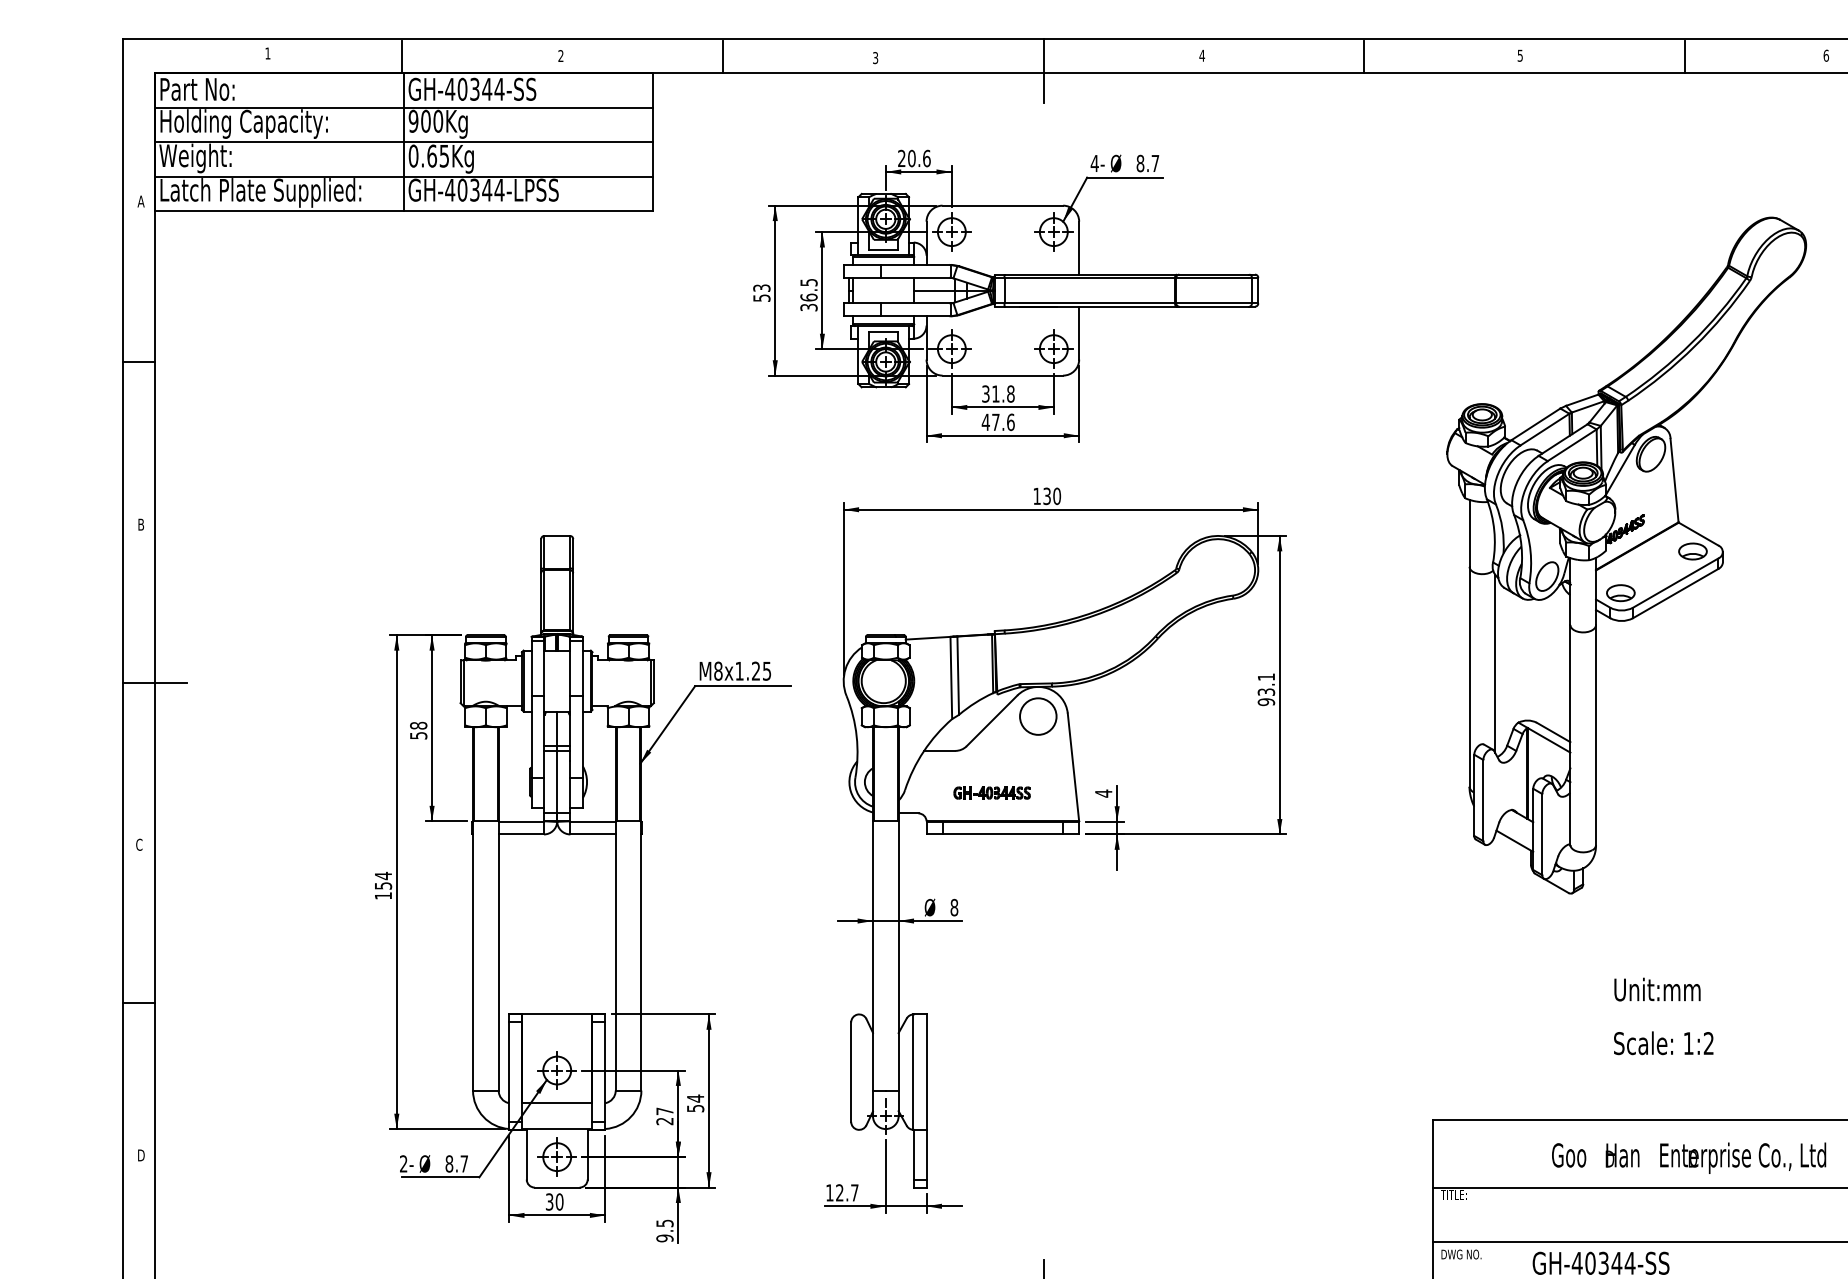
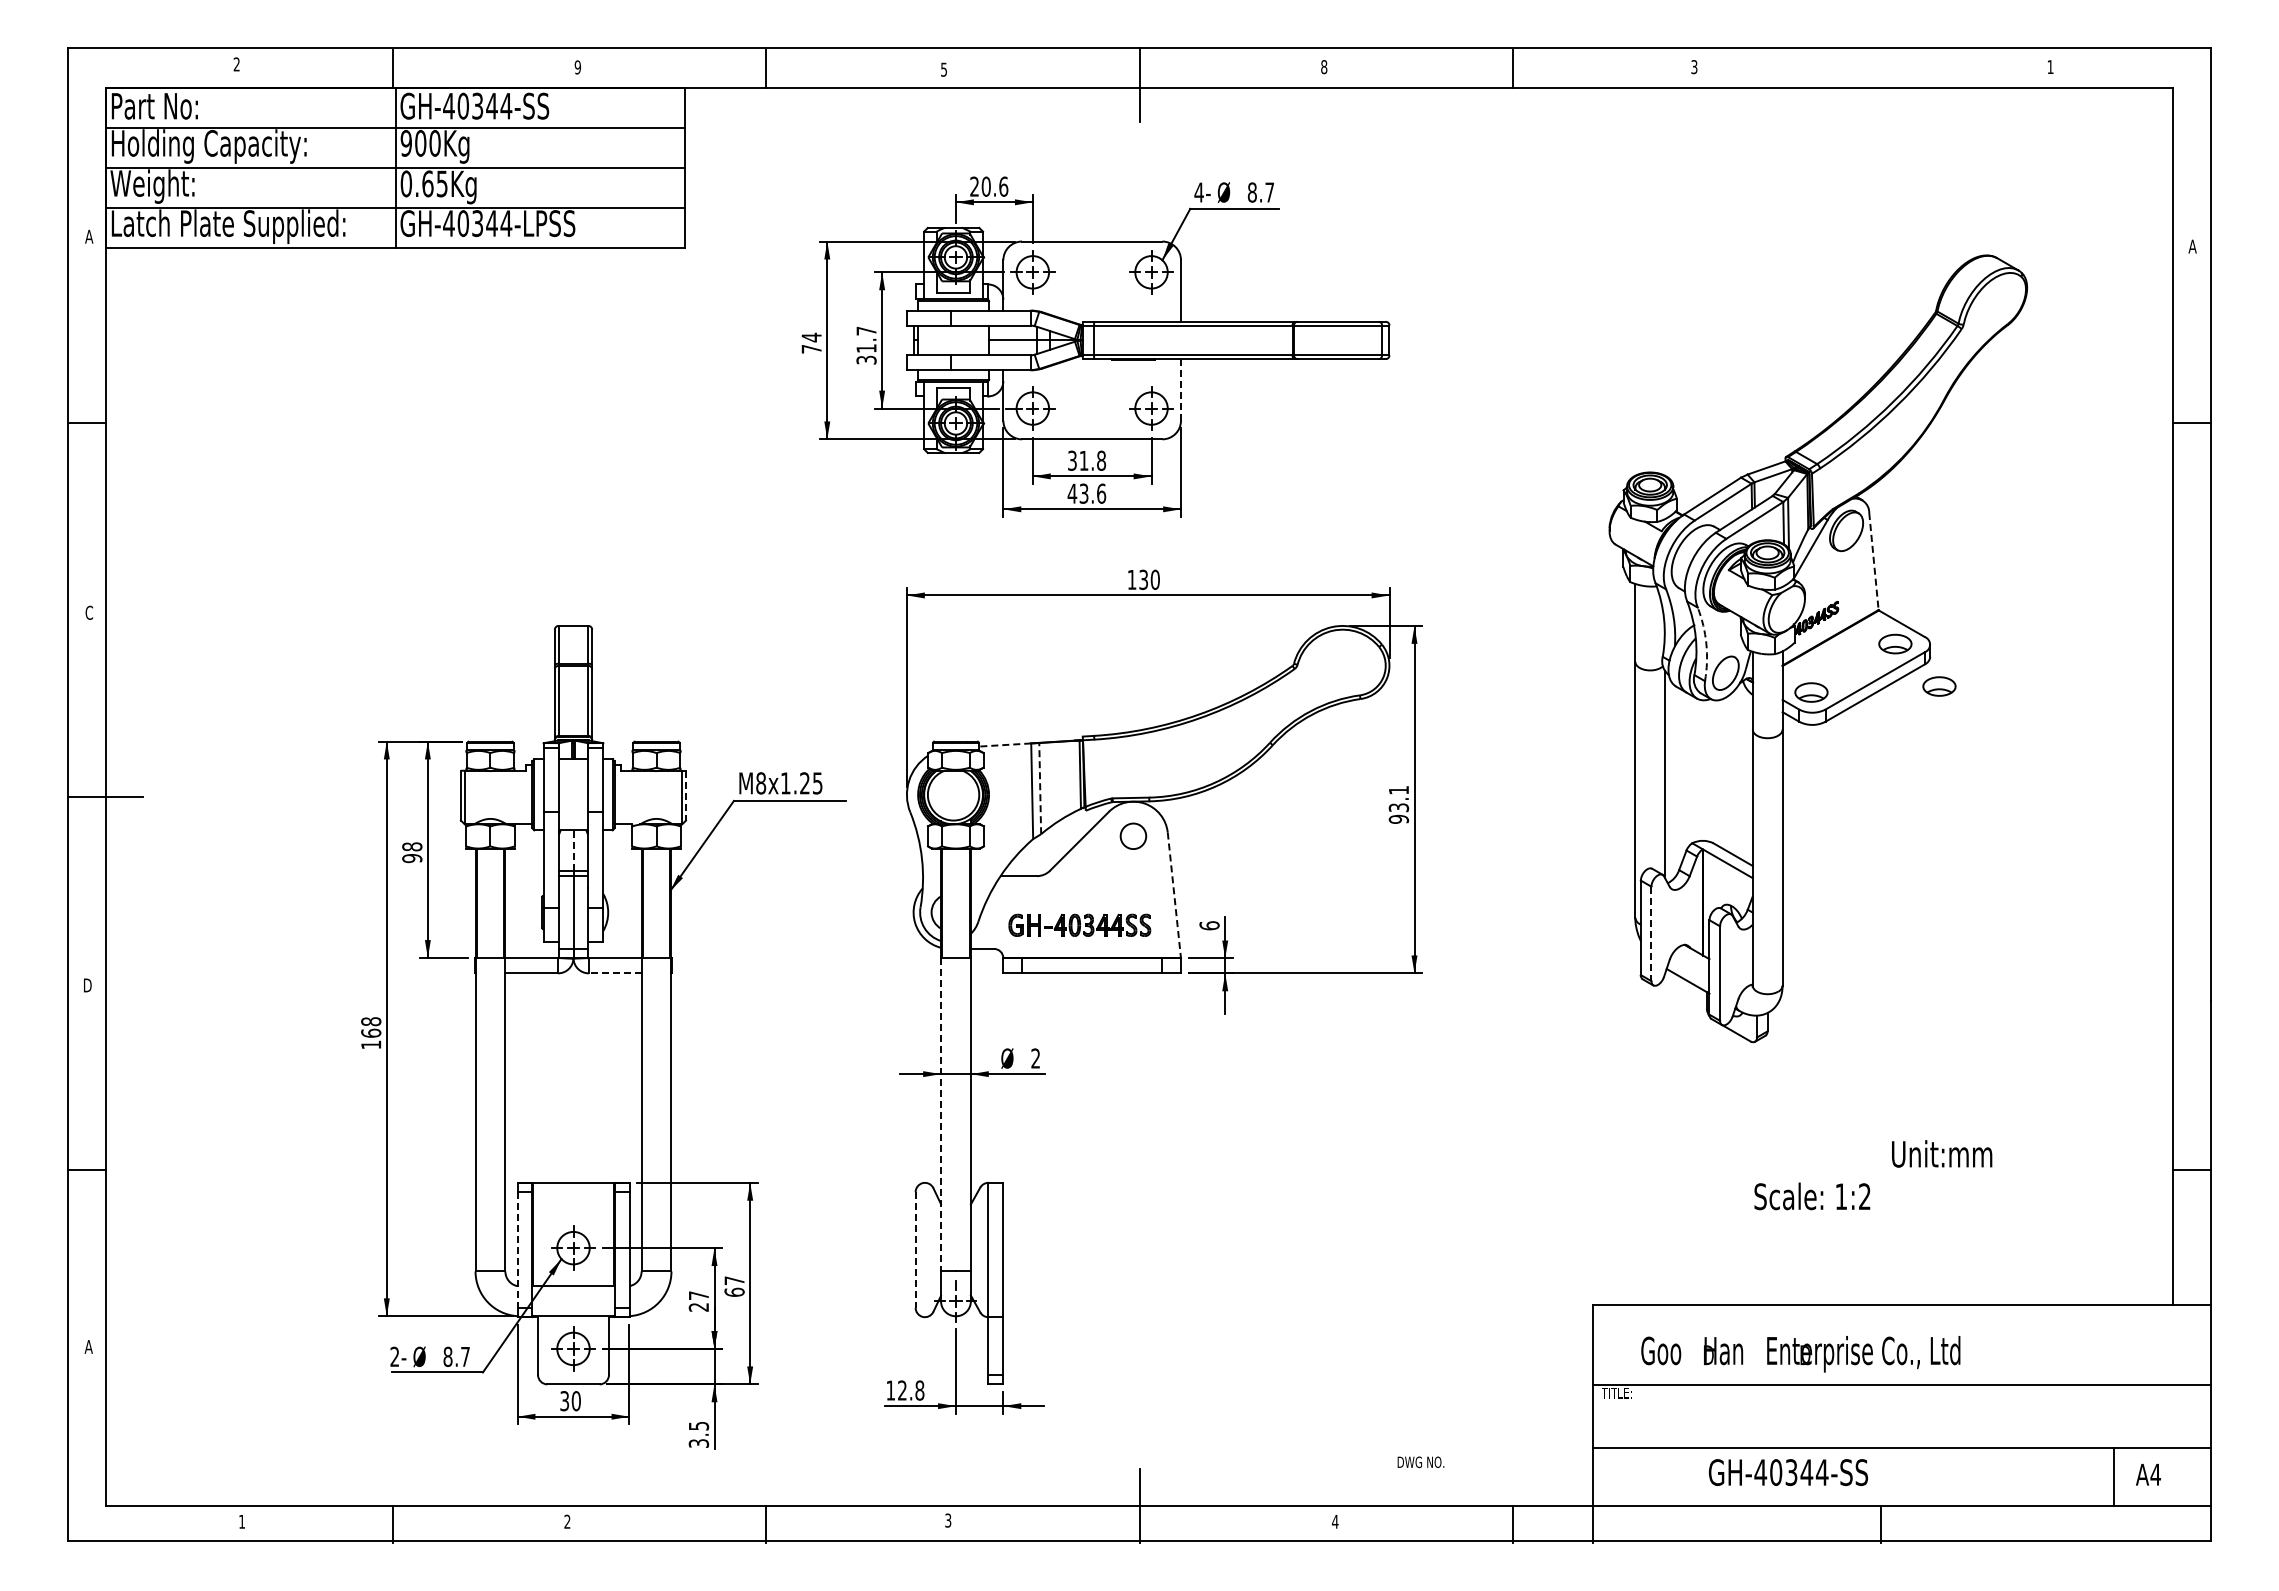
text: (267, 53) -> (236, 64), 1 -> 2
text: (1520, 55) -> (1694, 66), 5 -> 3
text: (560, 56) -> (577, 67), 2 -> 9
text: (875, 56) -> (943, 68), 3 -> 5
text: (1201, 56) -> (1323, 67), 4 -> 8
line: (1684, 56) -> (1885, 68), removed
text: (1826, 56) -> (2050, 67), 6 -> 1
text: (808, 289) -> (866, 339), 36.5 -> 31.7
text: (761, 292) -> (811, 342), 53 -> 74
line: (1079, 332) -> (1181, 389), solid -> dashed
text: (995, 422) -> (1083, 493), 47.6 -> 43.6
line: (1674, 480) -> (1873, 561), solid -> dashed
text: (141, 524) -> (89, 612), B -> C
arc: (1530, 551) -> (1706, 643), solid -> dashed
part: (1730, 587) -> (1939, 686), added
line: (927, 638) -> (1004, 745), solid -> dashed
line: (958, 675) -> (1040, 788), solid -> dashed
line: (654, 681) -> (686, 795), solid -> dashed
circle: (1038, 716) -> (1133, 836), size x0.6
line: (557, 728) -> (573, 850), solid -> dashed
text: (418, 735) -> (412, 858), 58 -> 98
line: (1073, 767) -> (1174, 895), solid -> dashed
part: (991, 792) -> (1079, 924), size x1.6
text: (1103, 793) -> (1209, 925), 4 -> 6
line: (1483, 801) -> (1651, 934), solid -> dashed
line: (592, 834) -> (614, 973), solid -> dashed
text: (139, 844) -> (87, 985), C -> D
text: (383, 880) -> (371, 1027), 154 -> 168
text: (954, 907) -> (1035, 1058), 8 -> 2
line: (873, 955) -> (941, 1114), solid -> dashed
text: (1657, 989) -> (1942, 1153), moved
text: (1663, 1043) -> (1812, 1196), moved
line: (509, 1072) -> (517, 1250), solid -> dashed
line: (851, 1072) -> (915, 1250), solid -> dashed
text: (695, 1103) -> (734, 1286), 54 -> 67
text: (140, 1155) -> (88, 1346), D -> A
text: (1688, 1158) -> (1800, 1354), moved
text: (854, 1192) -> (919, 1390), 12.7 -> 12.8
text: (664, 1238) -> (698, 1443), 9.5 -> 3.5
text: (1461, 1253) -> (1420, 1461), moved

